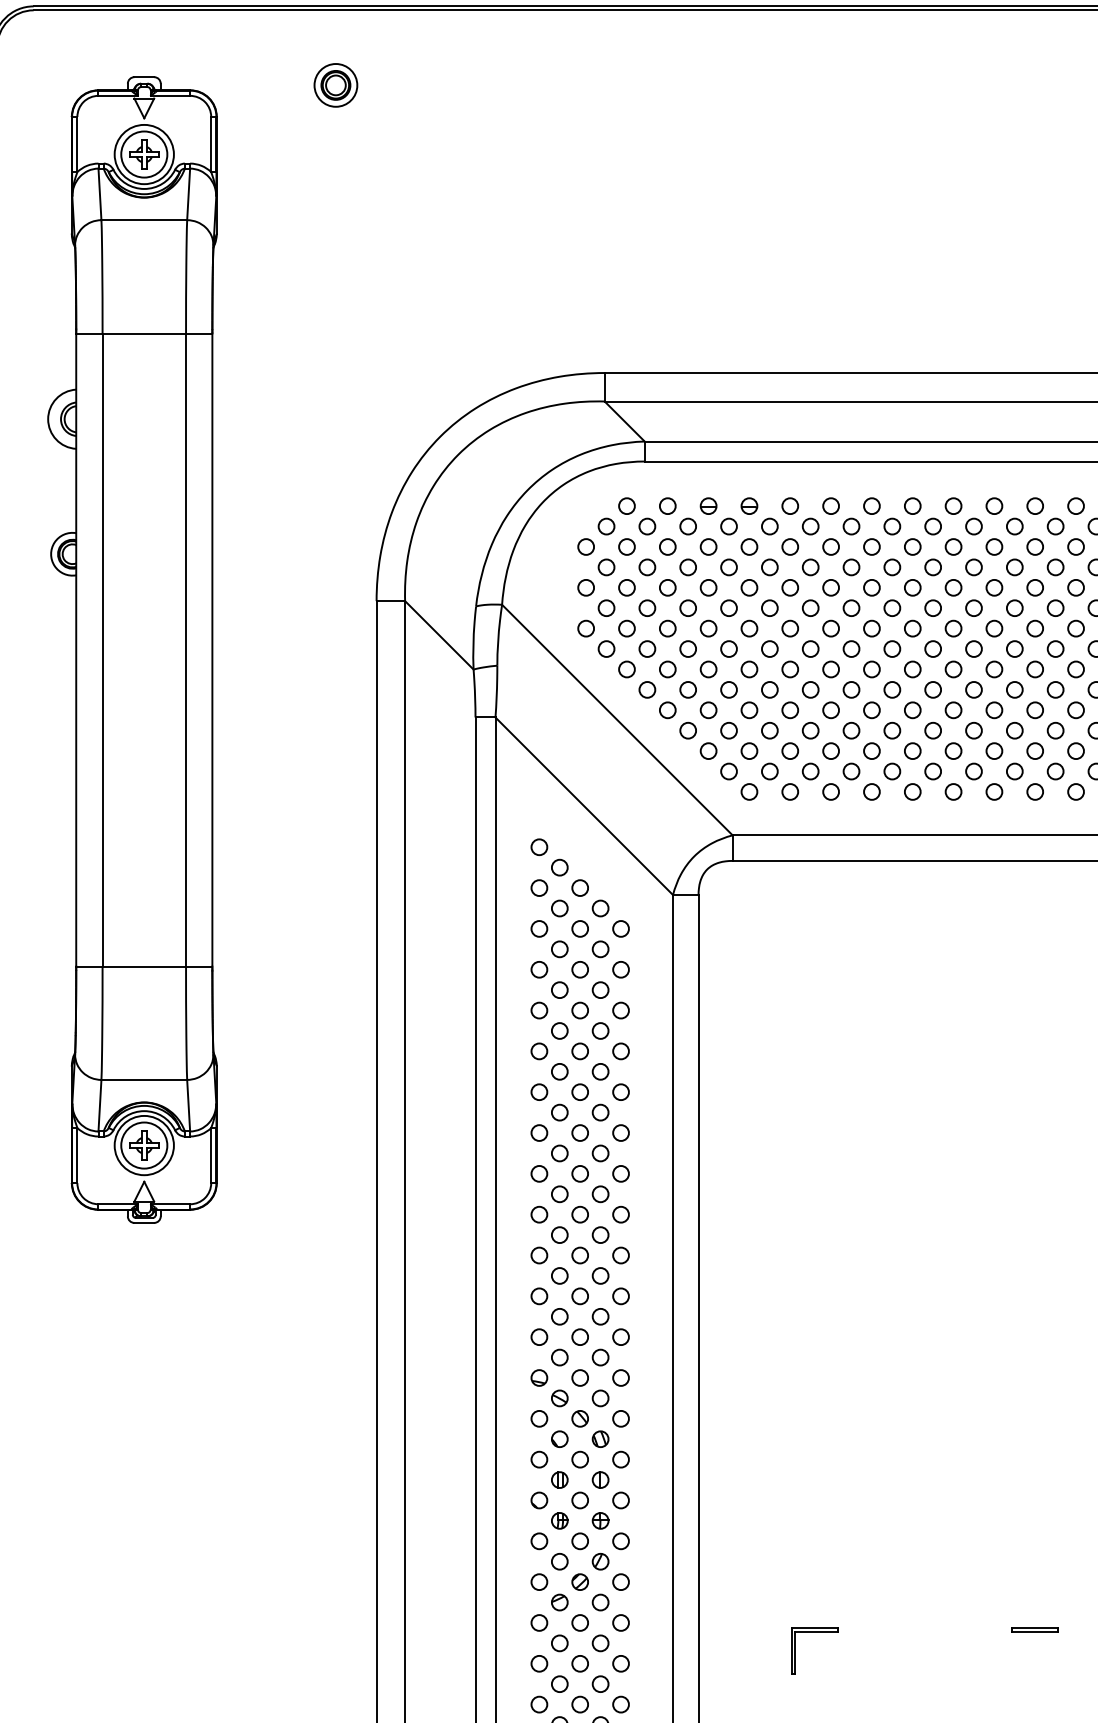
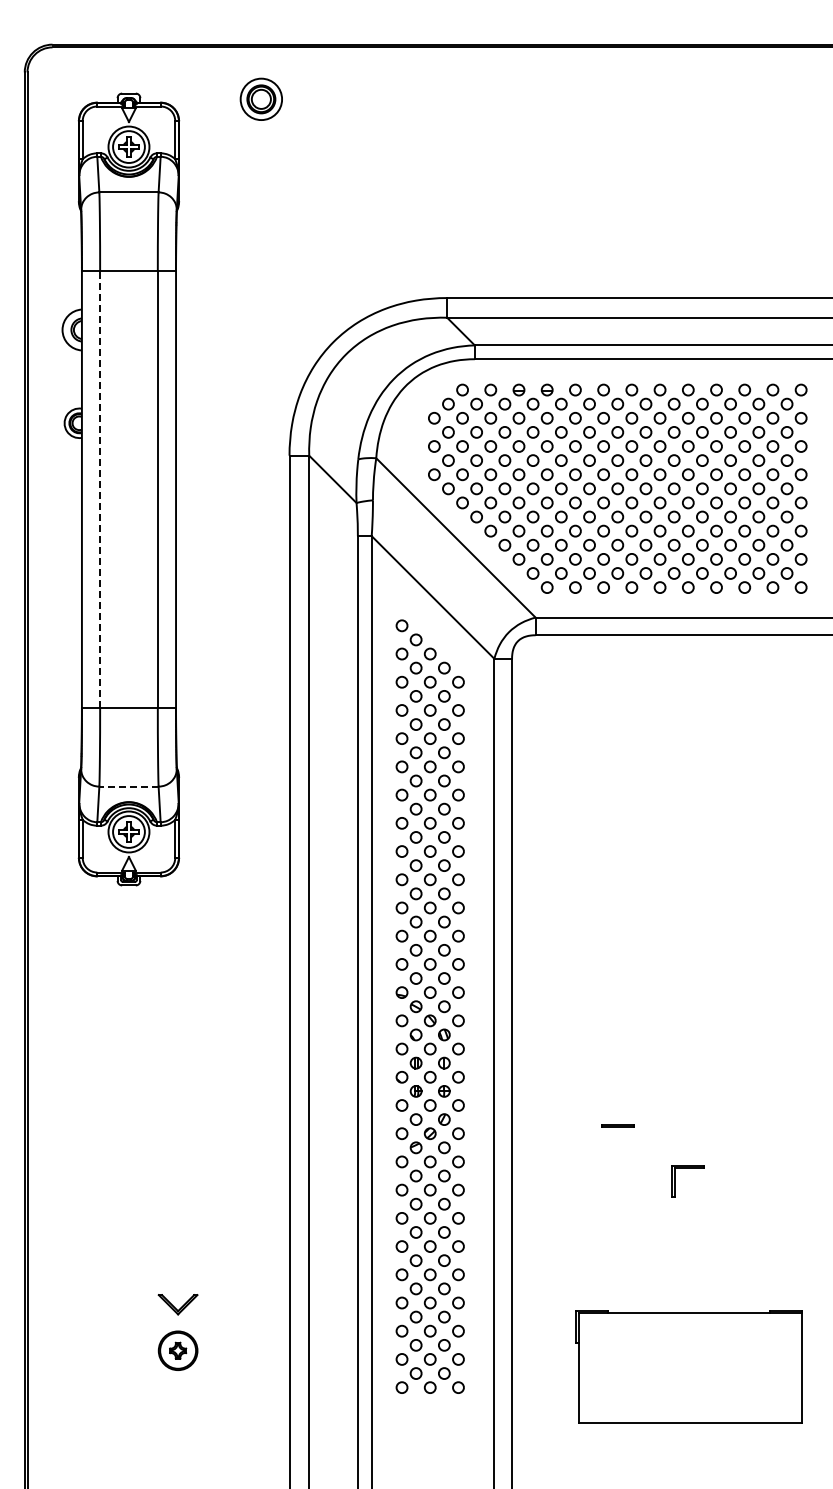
part: (336, 84) -> (261, 98), size x1.4
line: (103, 650) -> (100, 489), solid -> dashed
line: (143, 1079) -> (128, 786), solid -> dashed
line: (1034, 1629) -> (617, 1125), moved
part: (796, 1651) -> (675, 1181), moved

